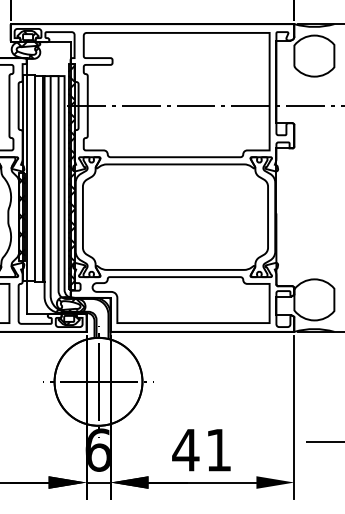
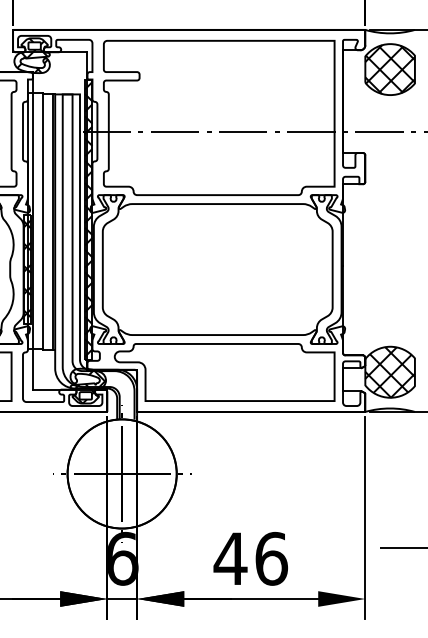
hatch: (313, 56) -> (389, 69), added
hatch: (313, 300) -> (389, 372), added
text: (218, 449) -> (271, 558), 41 -> 46

